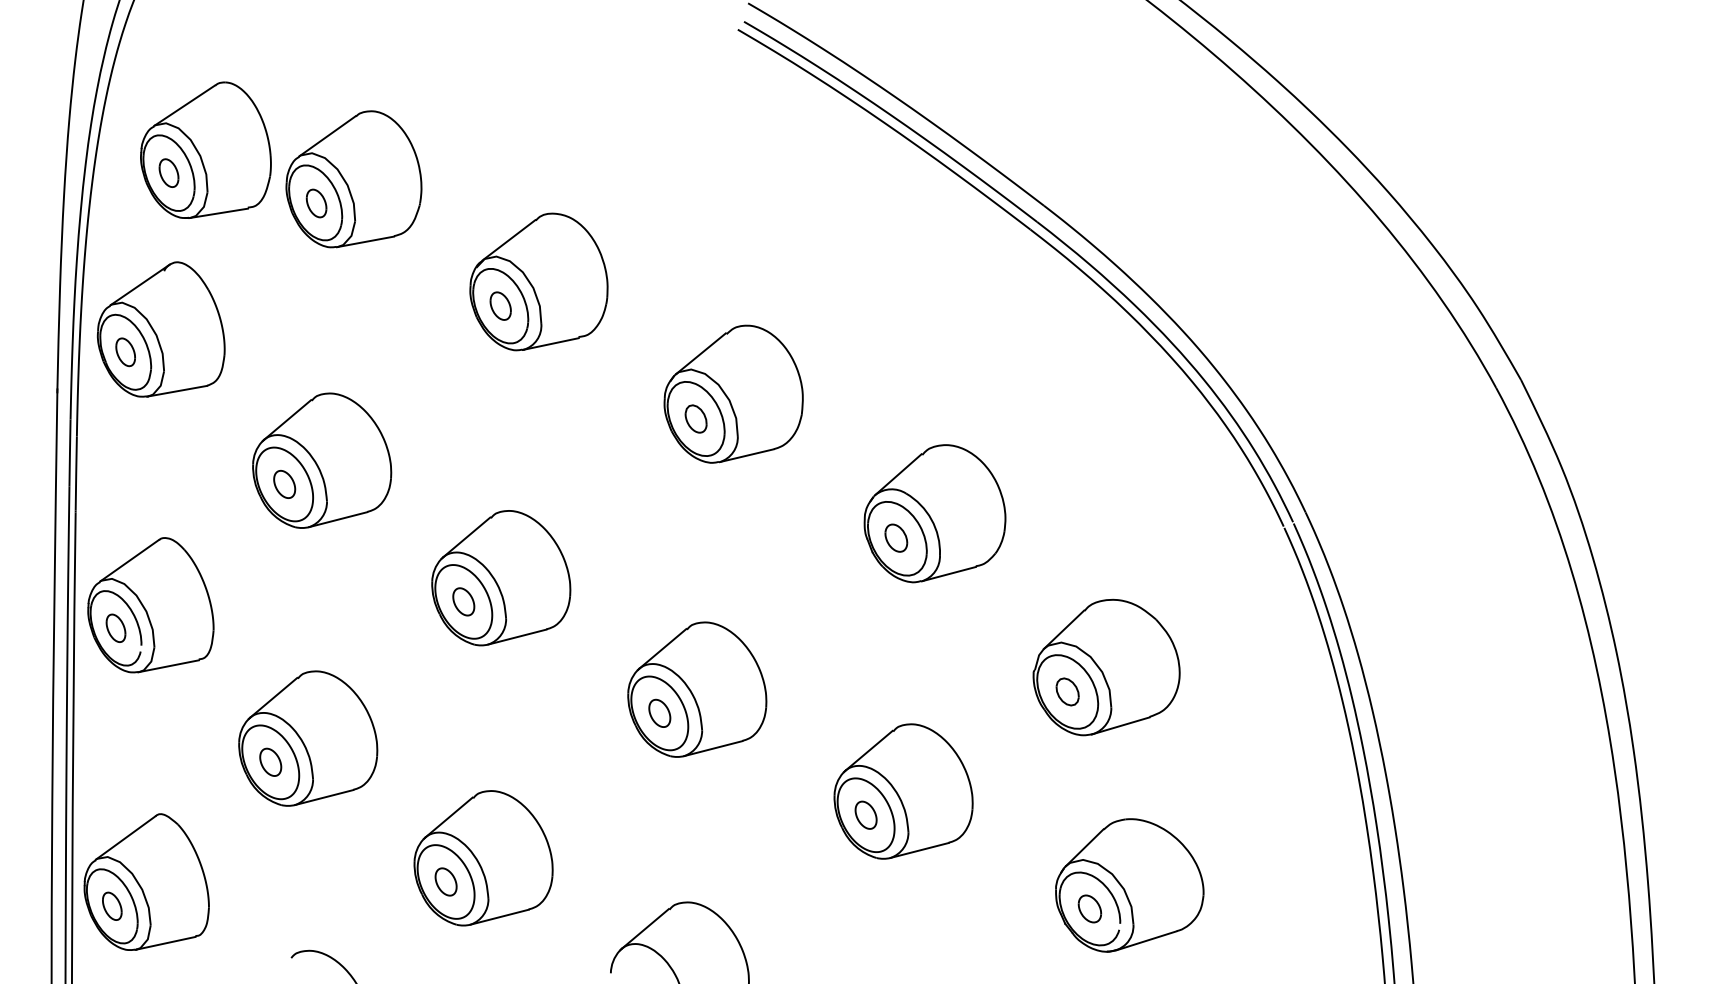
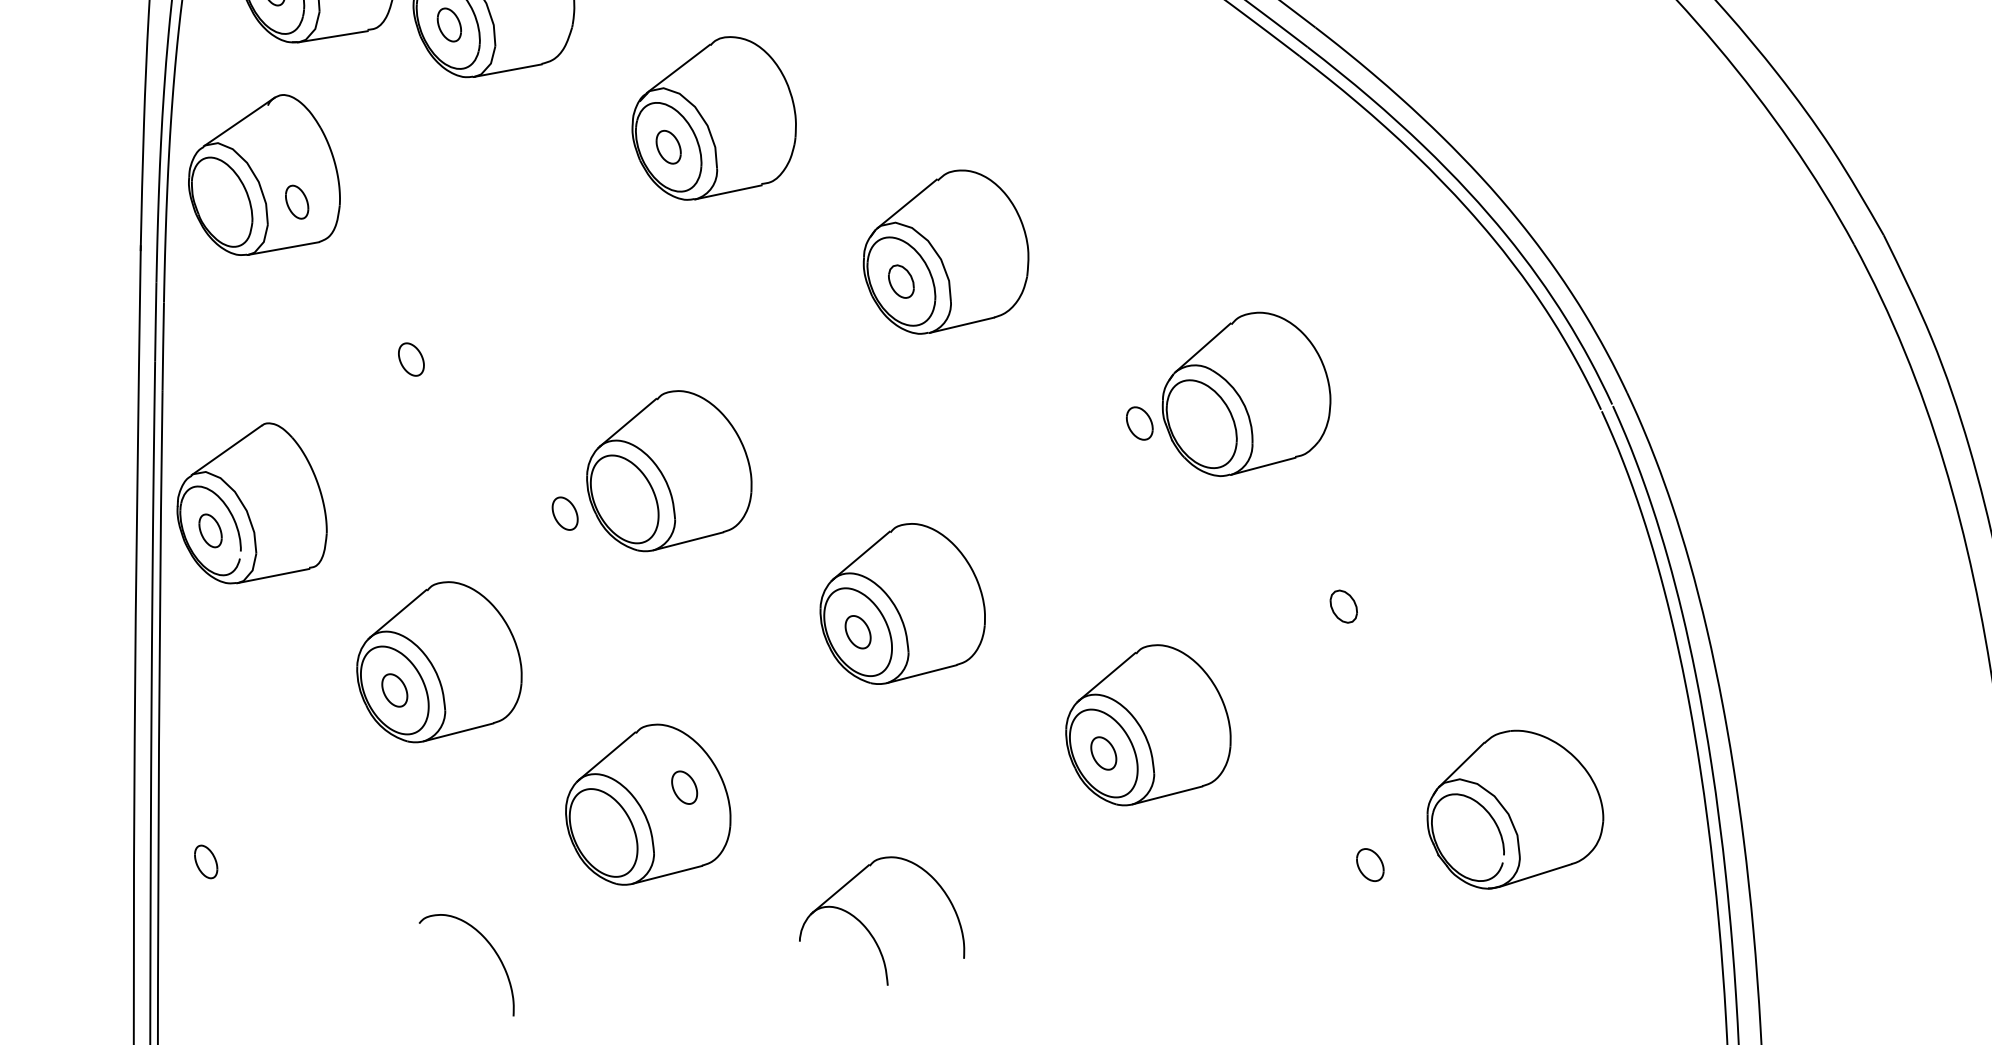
part: (125, 352) -> (296, 202), moved
part: (322, 460) -> (456, 331), removed
part: (934, 513) -> (1245, 394), moved
part: (463, 601) -> (564, 513), moved
part: (1106, 667) -> (1390, 577), removed
part: (146, 881) -> (246, 832), removed
part: (445, 881) -> (683, 787), moved
part: (1129, 885) -> (1515, 809), moved

